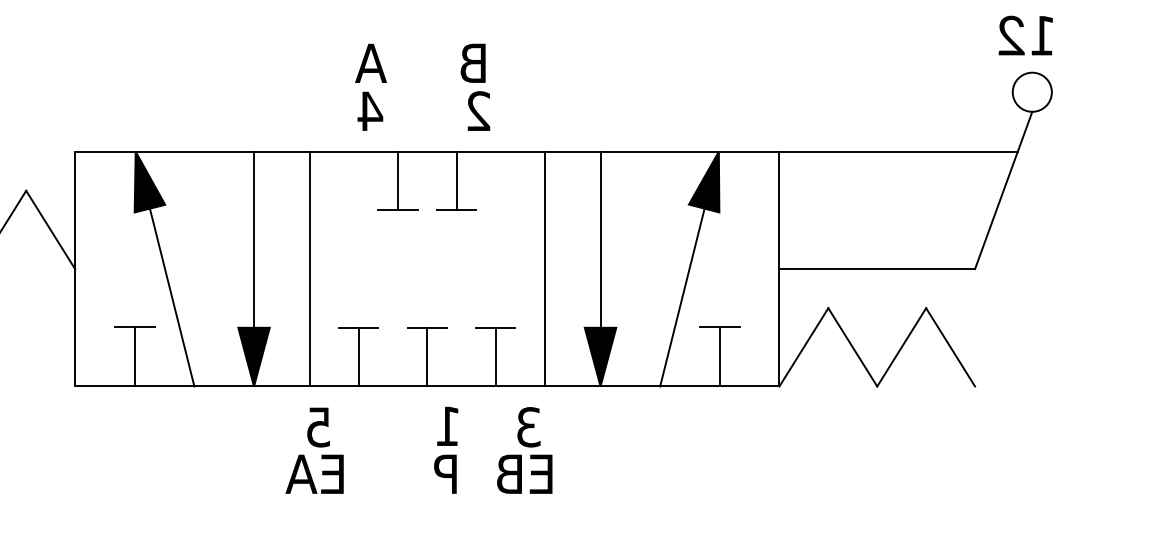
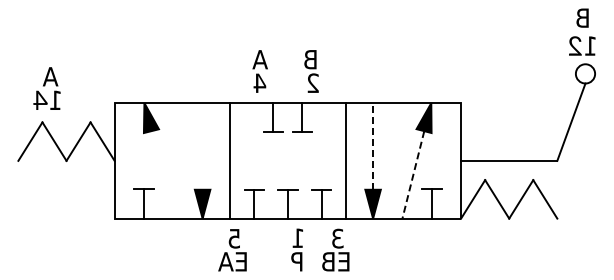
line: (898, 152) -> (519, 103), removed
line: (601, 237) -> (373, 145), solid -> dashed
line: (253, 239) -> (202, 146), removed
line: (172, 296) -> (162, 174), removed
line: (682, 298) -> (413, 175), solid -> dashed

